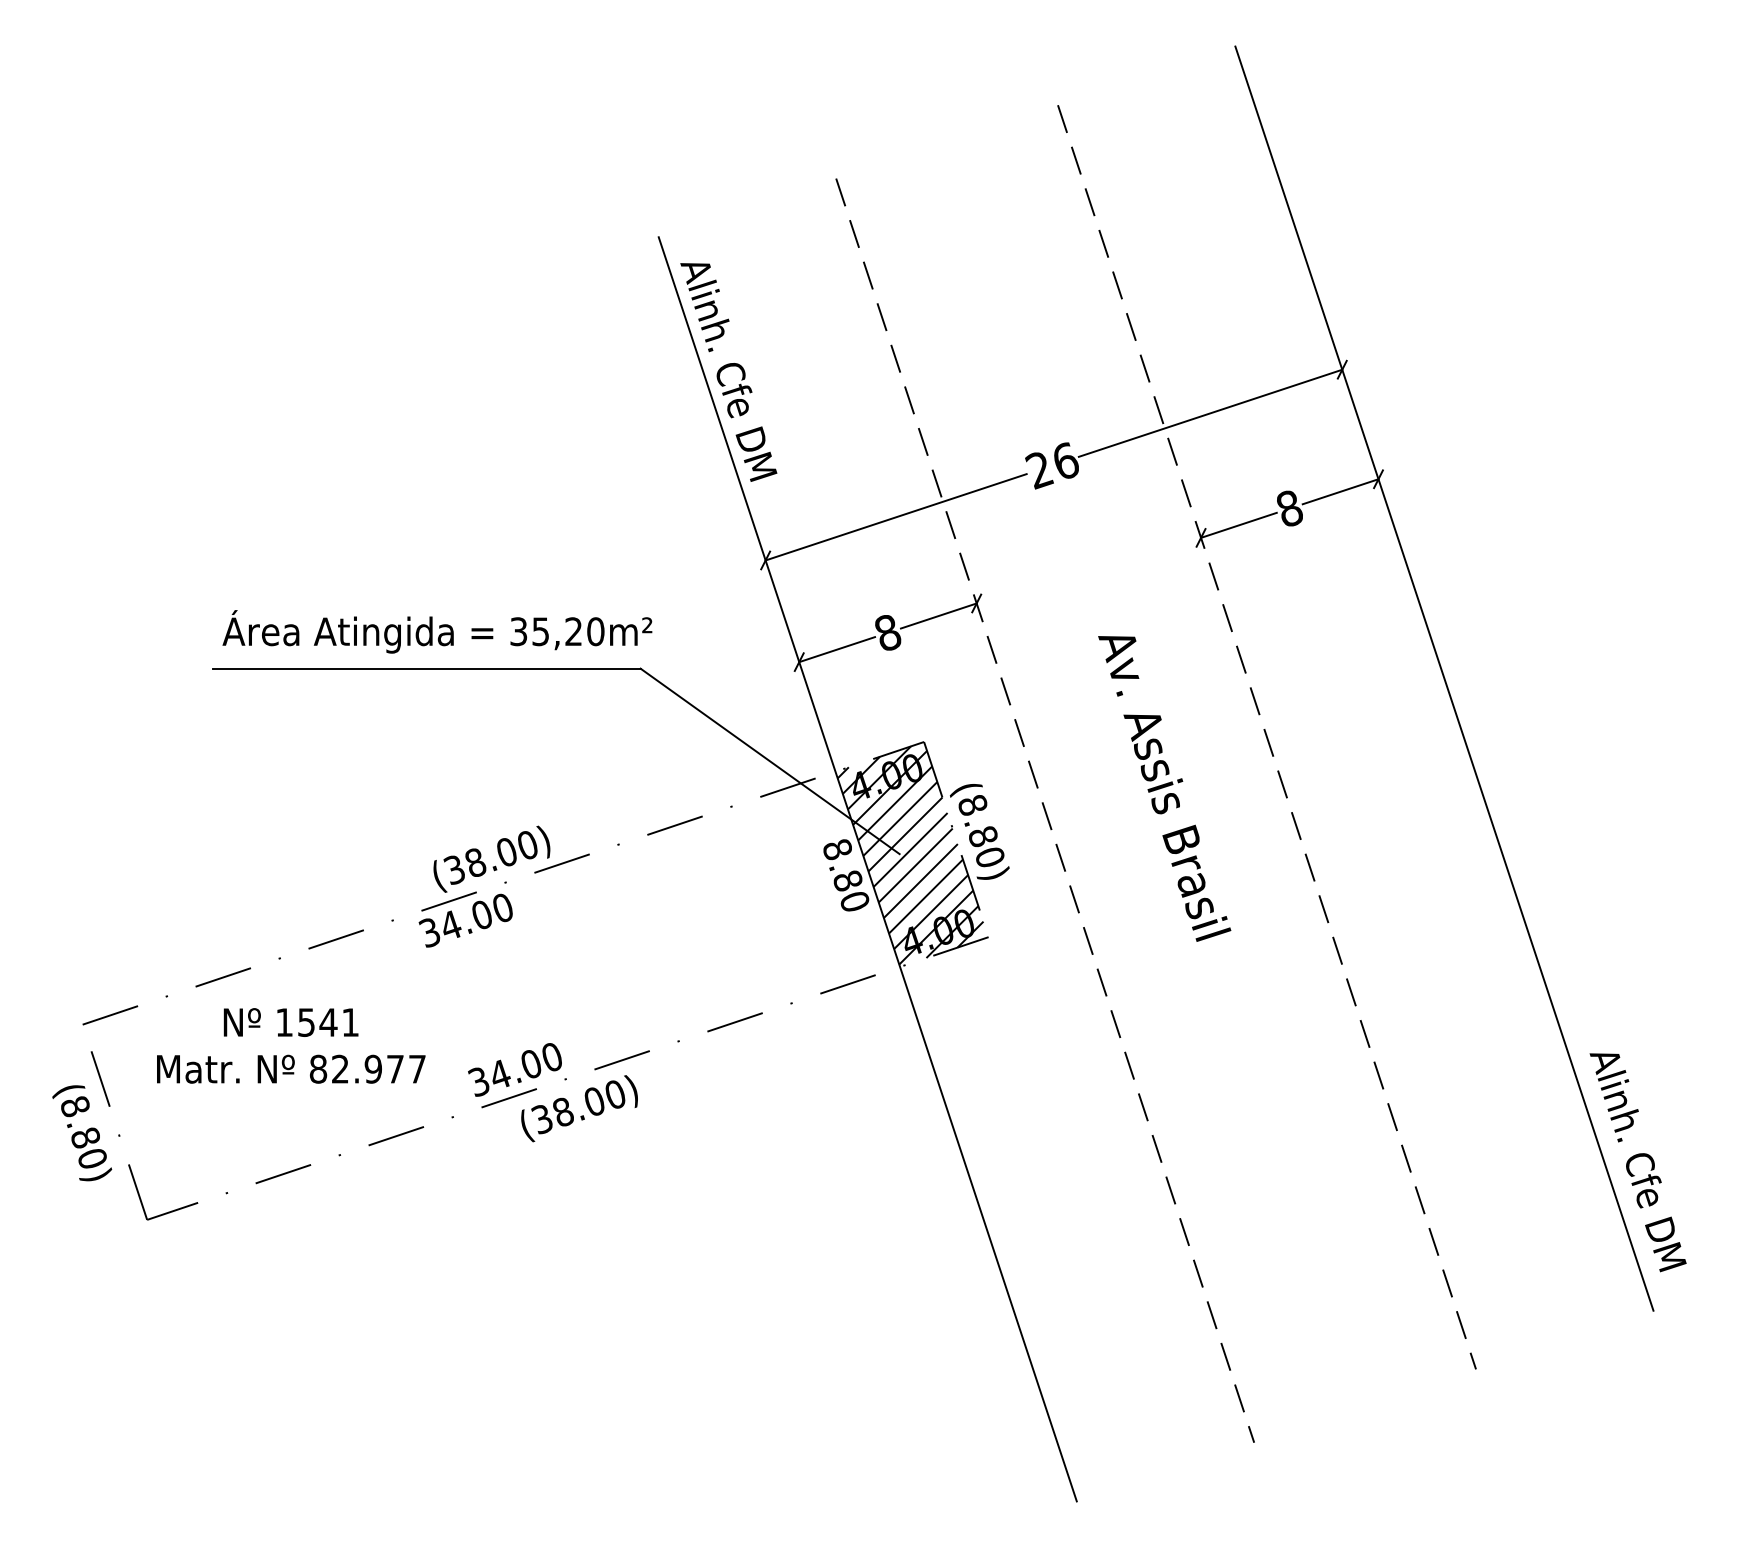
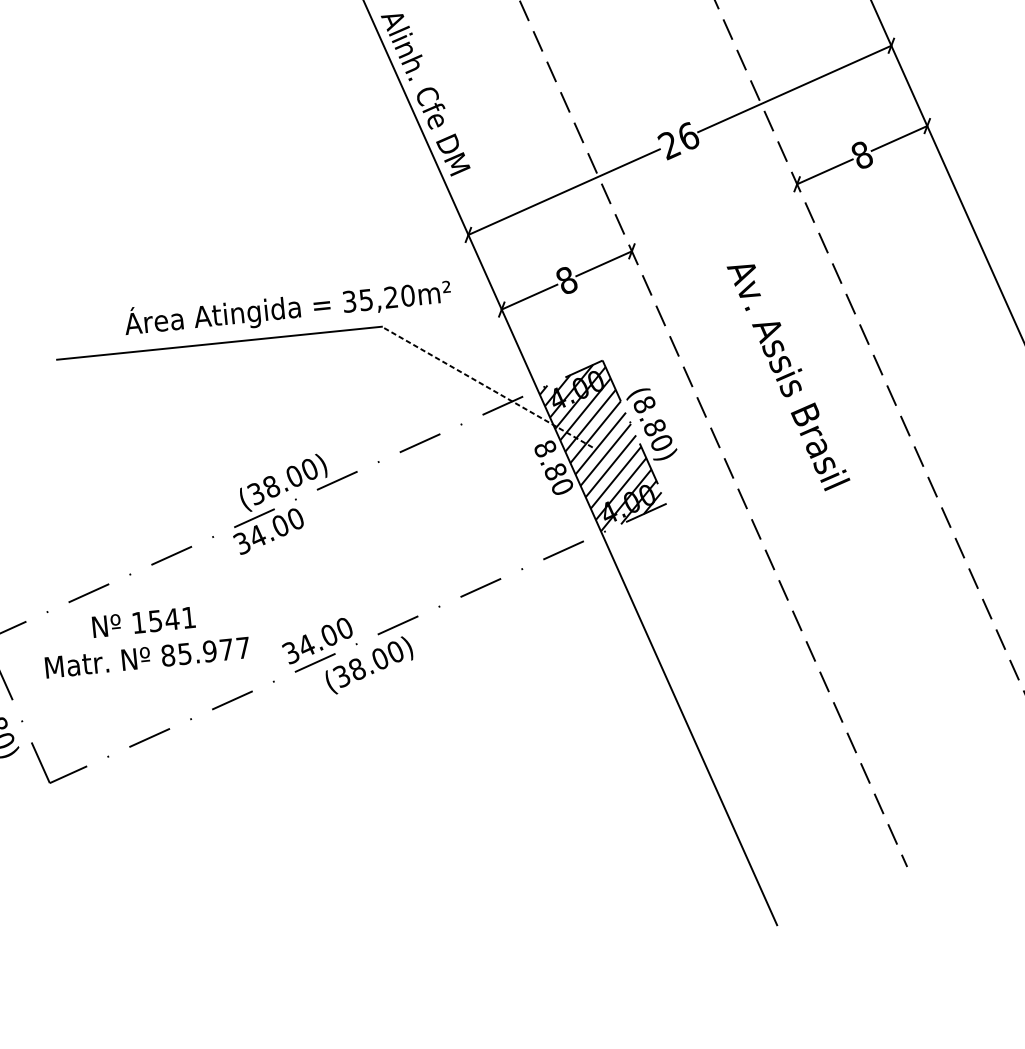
text: (437, 631) -> (287, 307), moved
line: (769, 761) -> (486, 387), solid -> dashed
text: (340, 1068) -> (184, 653), 82.977 -> 85.977

